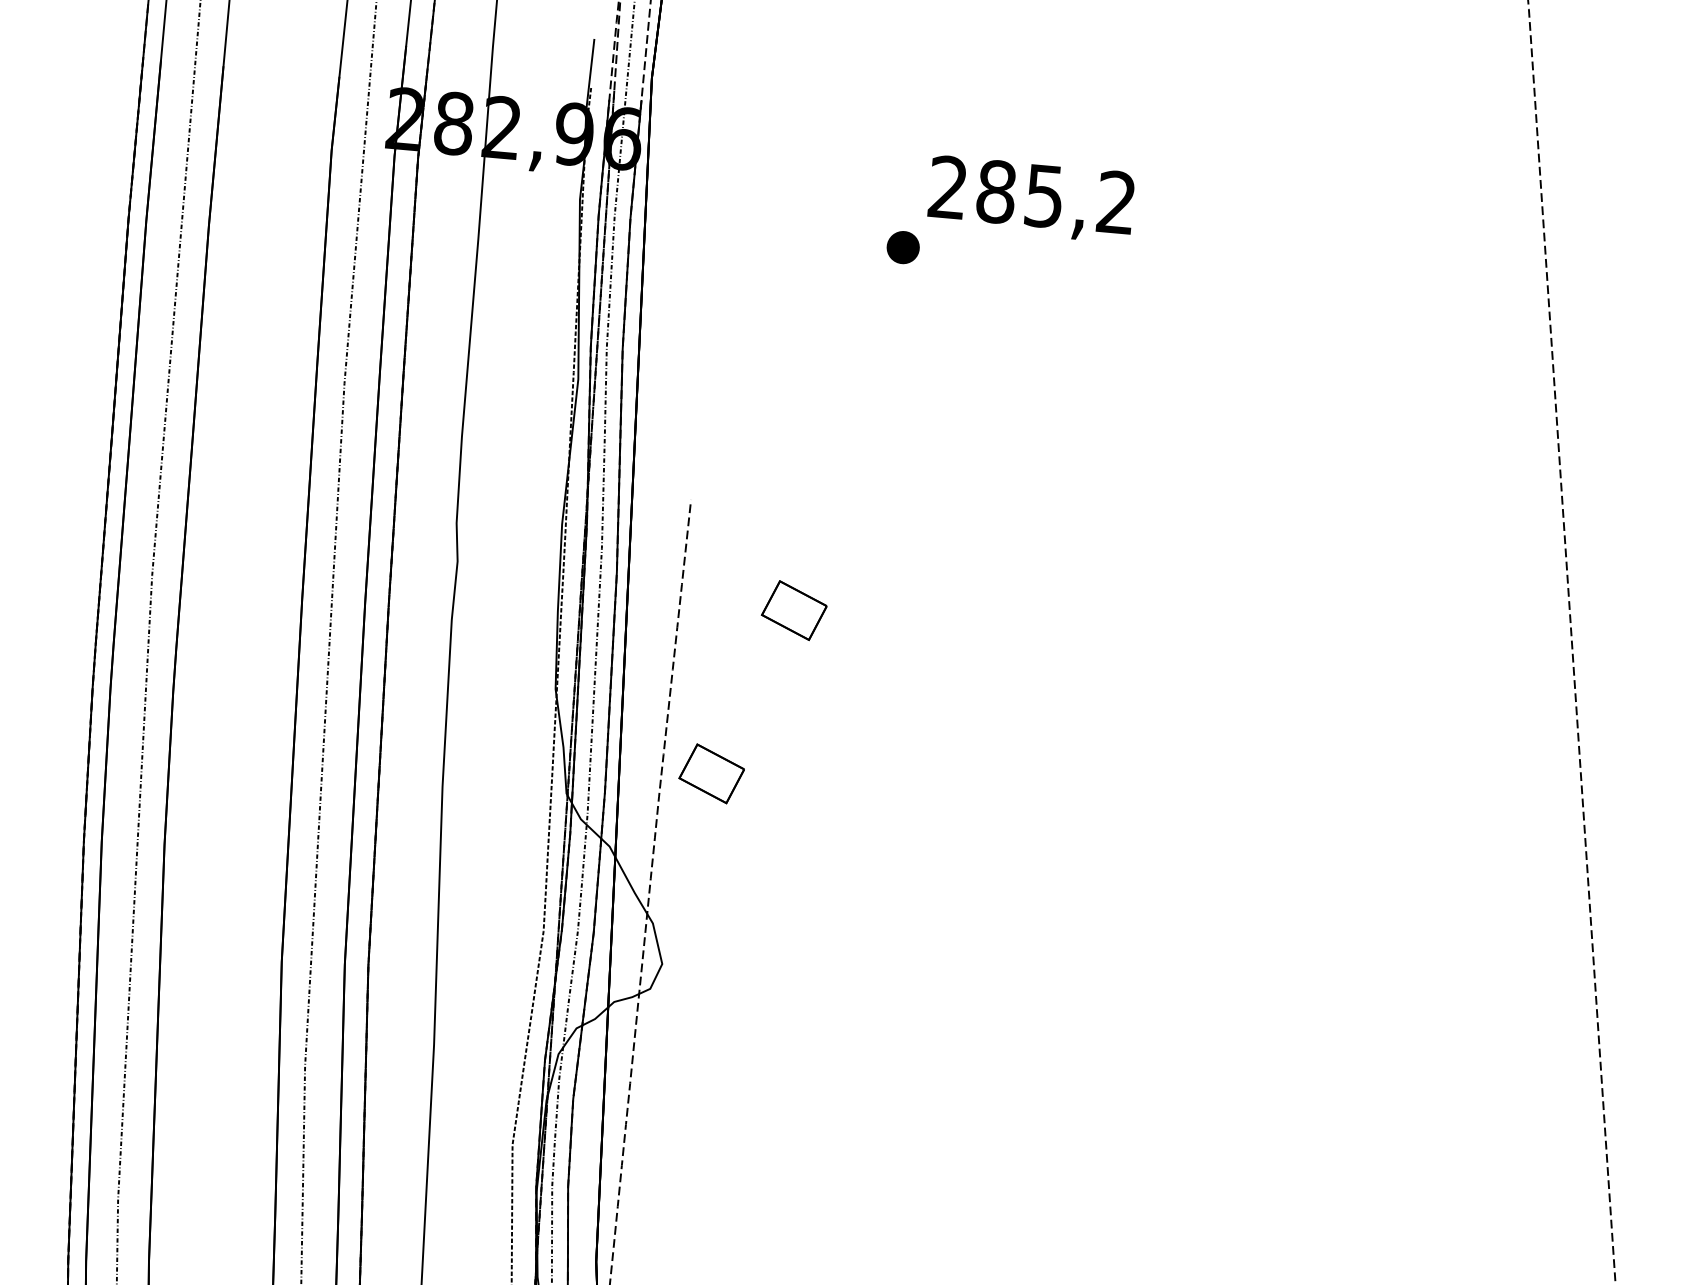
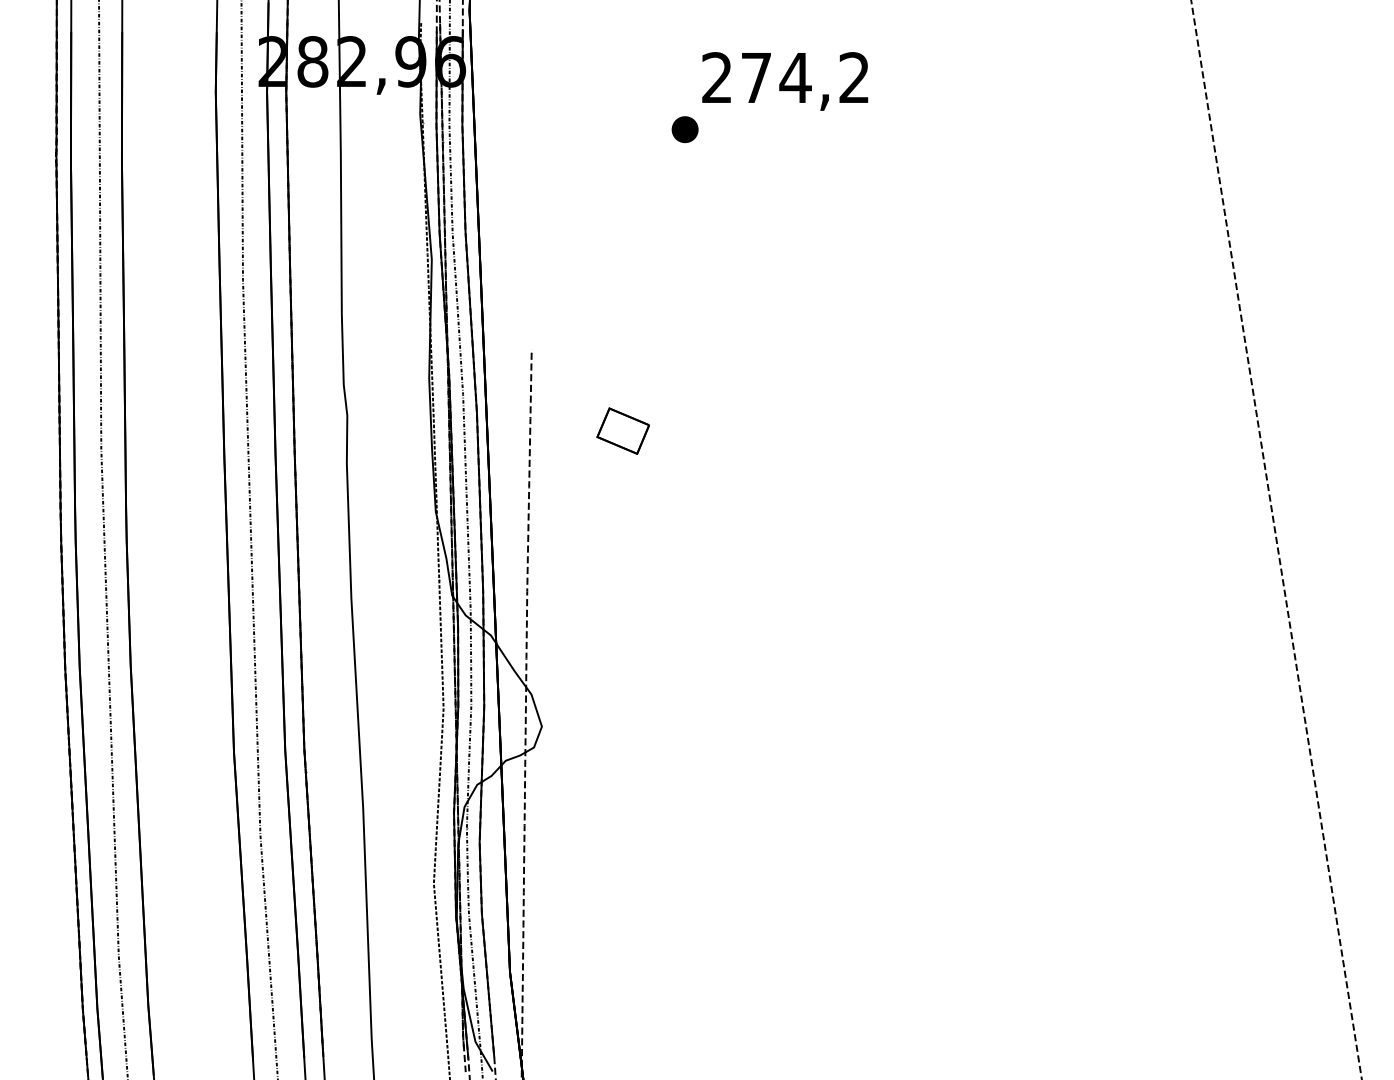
text: (1021, 193) -> (776, 77), 285,2 -> 274,2
part: (710, 772) -> (567, 568), removed

